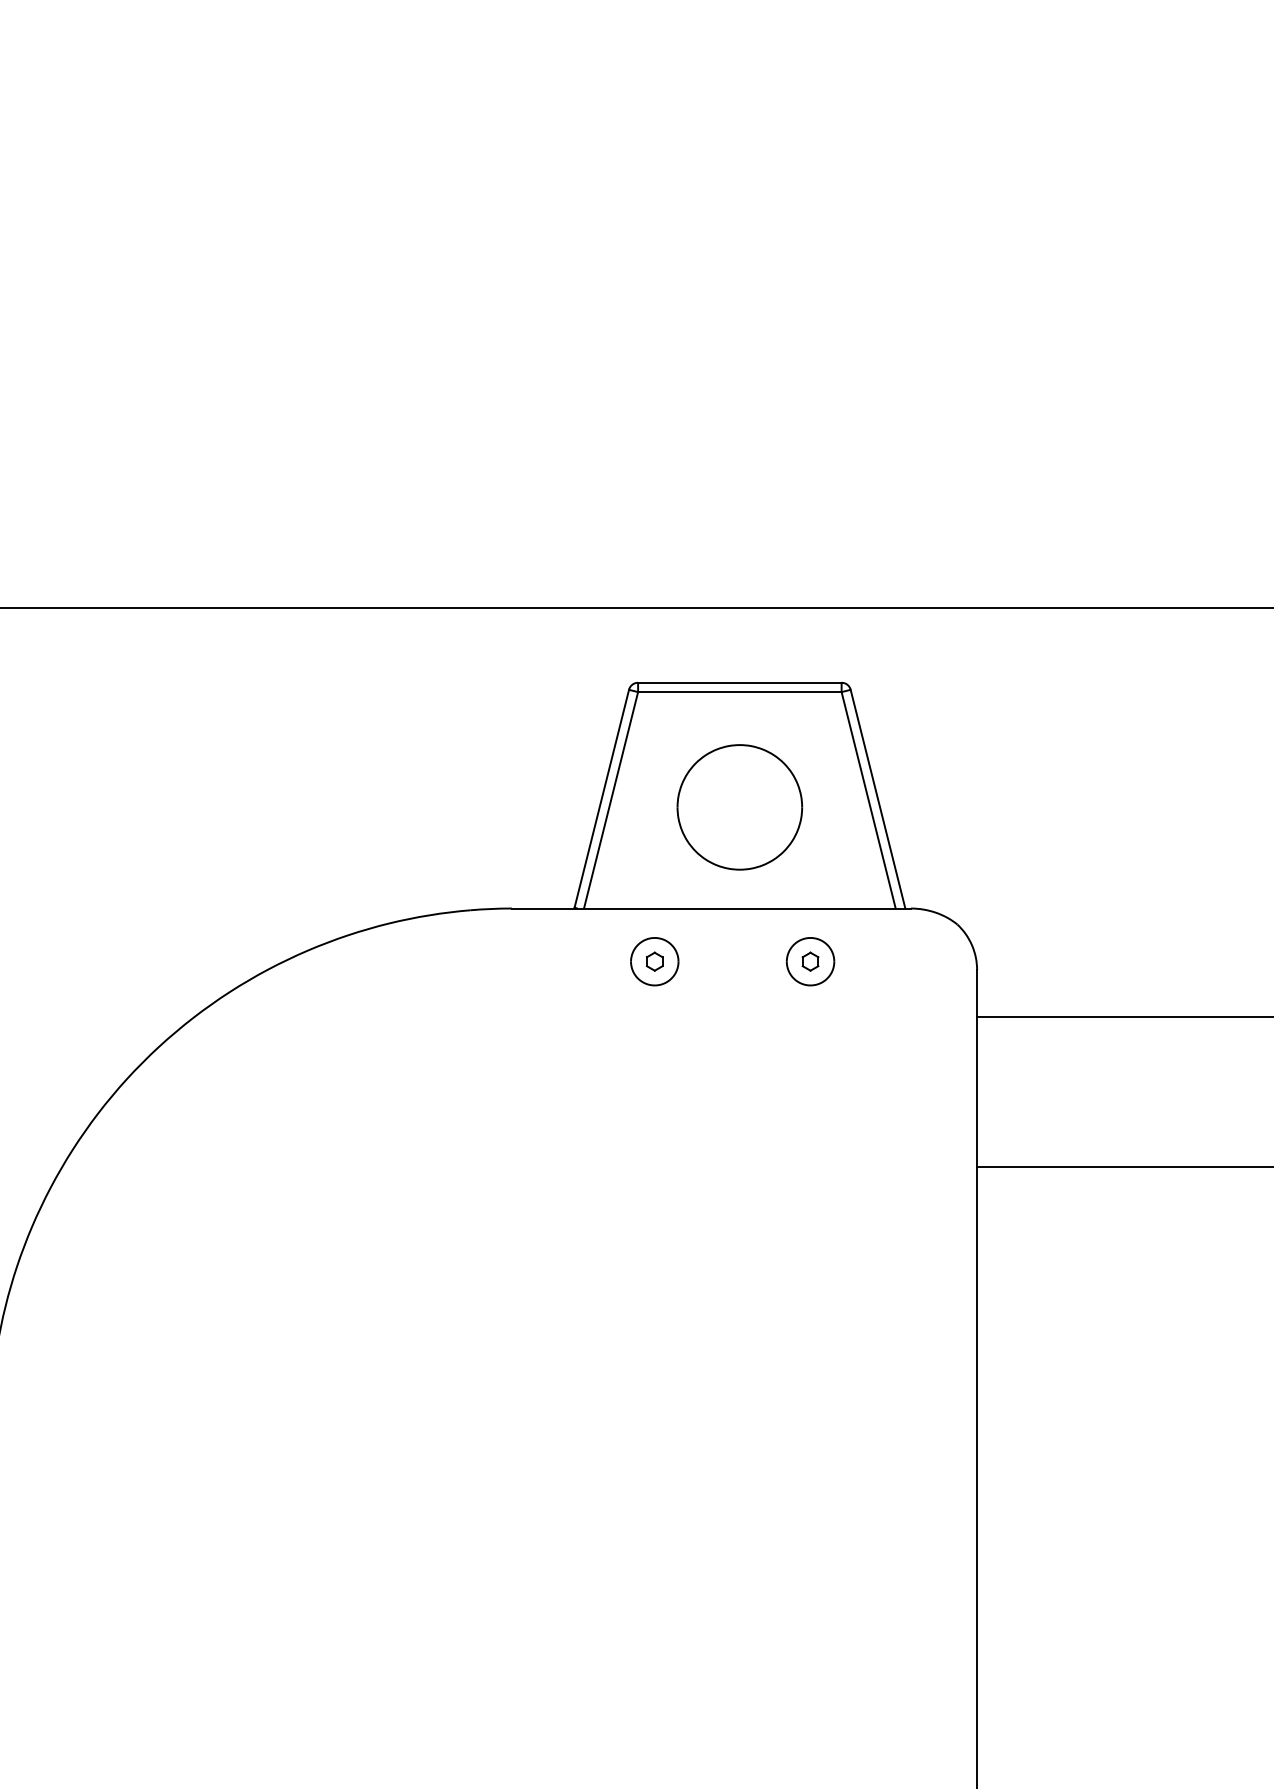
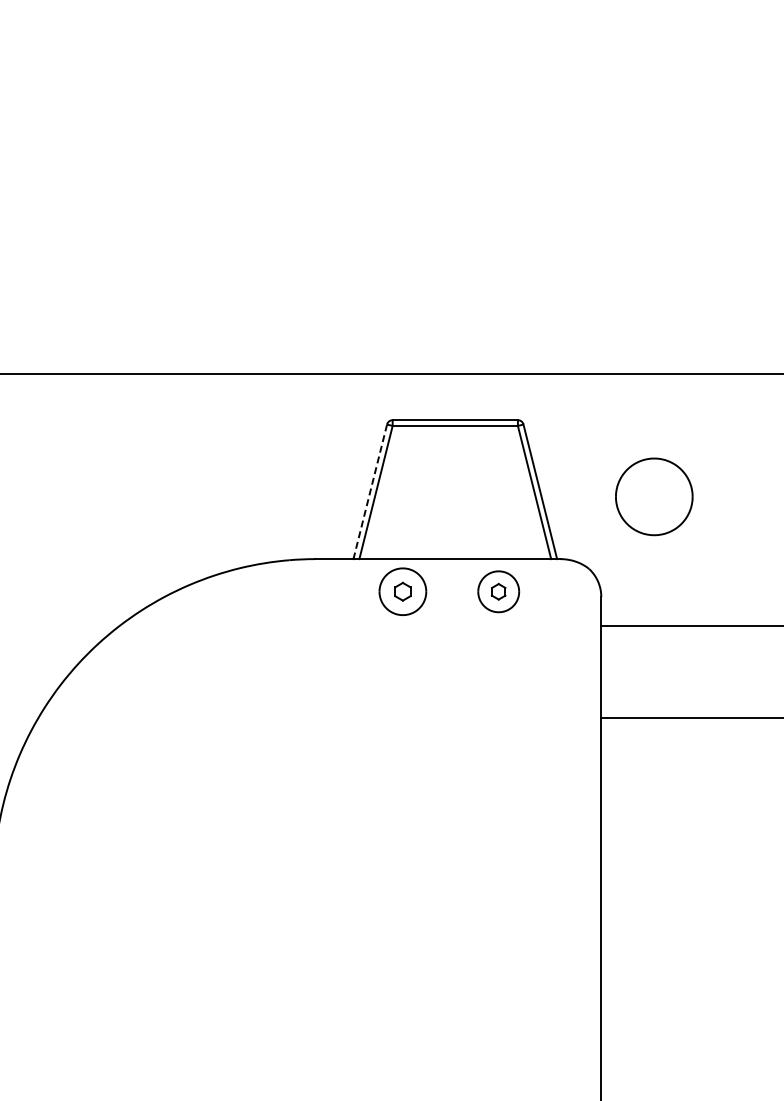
line: (602, 800) -> (370, 492), solid -> dashed
part: (740, 806) -> (654, 496), moved
part: (654, 961) -> (402, 591), size x1.6
part: (810, 961) -> (498, 591), size x1.4

